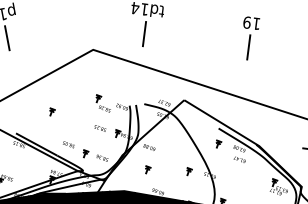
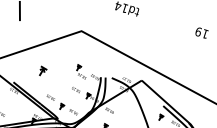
line: (144, 34) -> (121, 26), removed
line: (248, 47) -> (196, 50), removed
part: (52, 111) -> (43, 71), size x1.6

